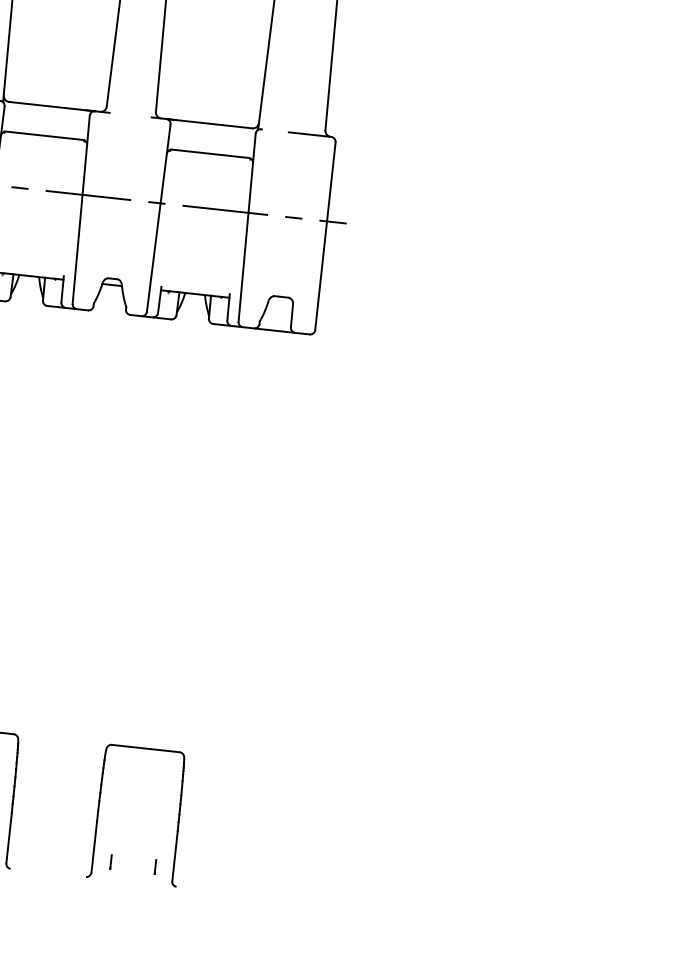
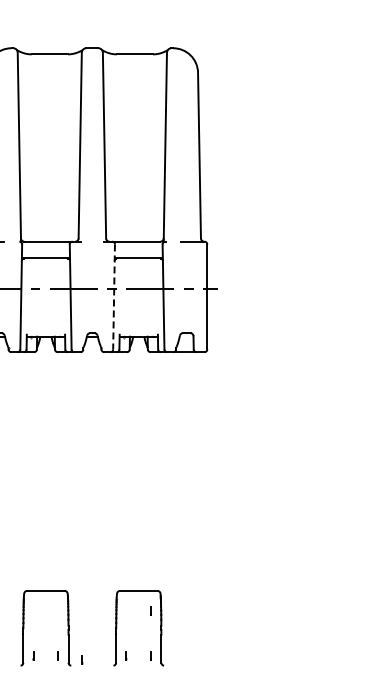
line: (159, 217) -> (114, 296), solid -> dashed
part: (162, 785) -> (150, 610), added
part: (31, 860) -> (82, 659), added

